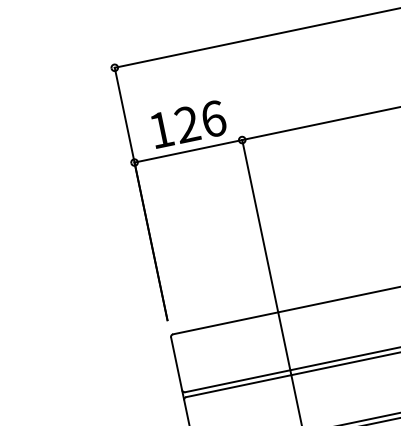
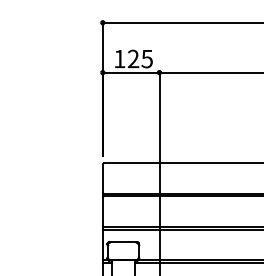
text: (213, 117) -> (147, 58), 126 -> 125

